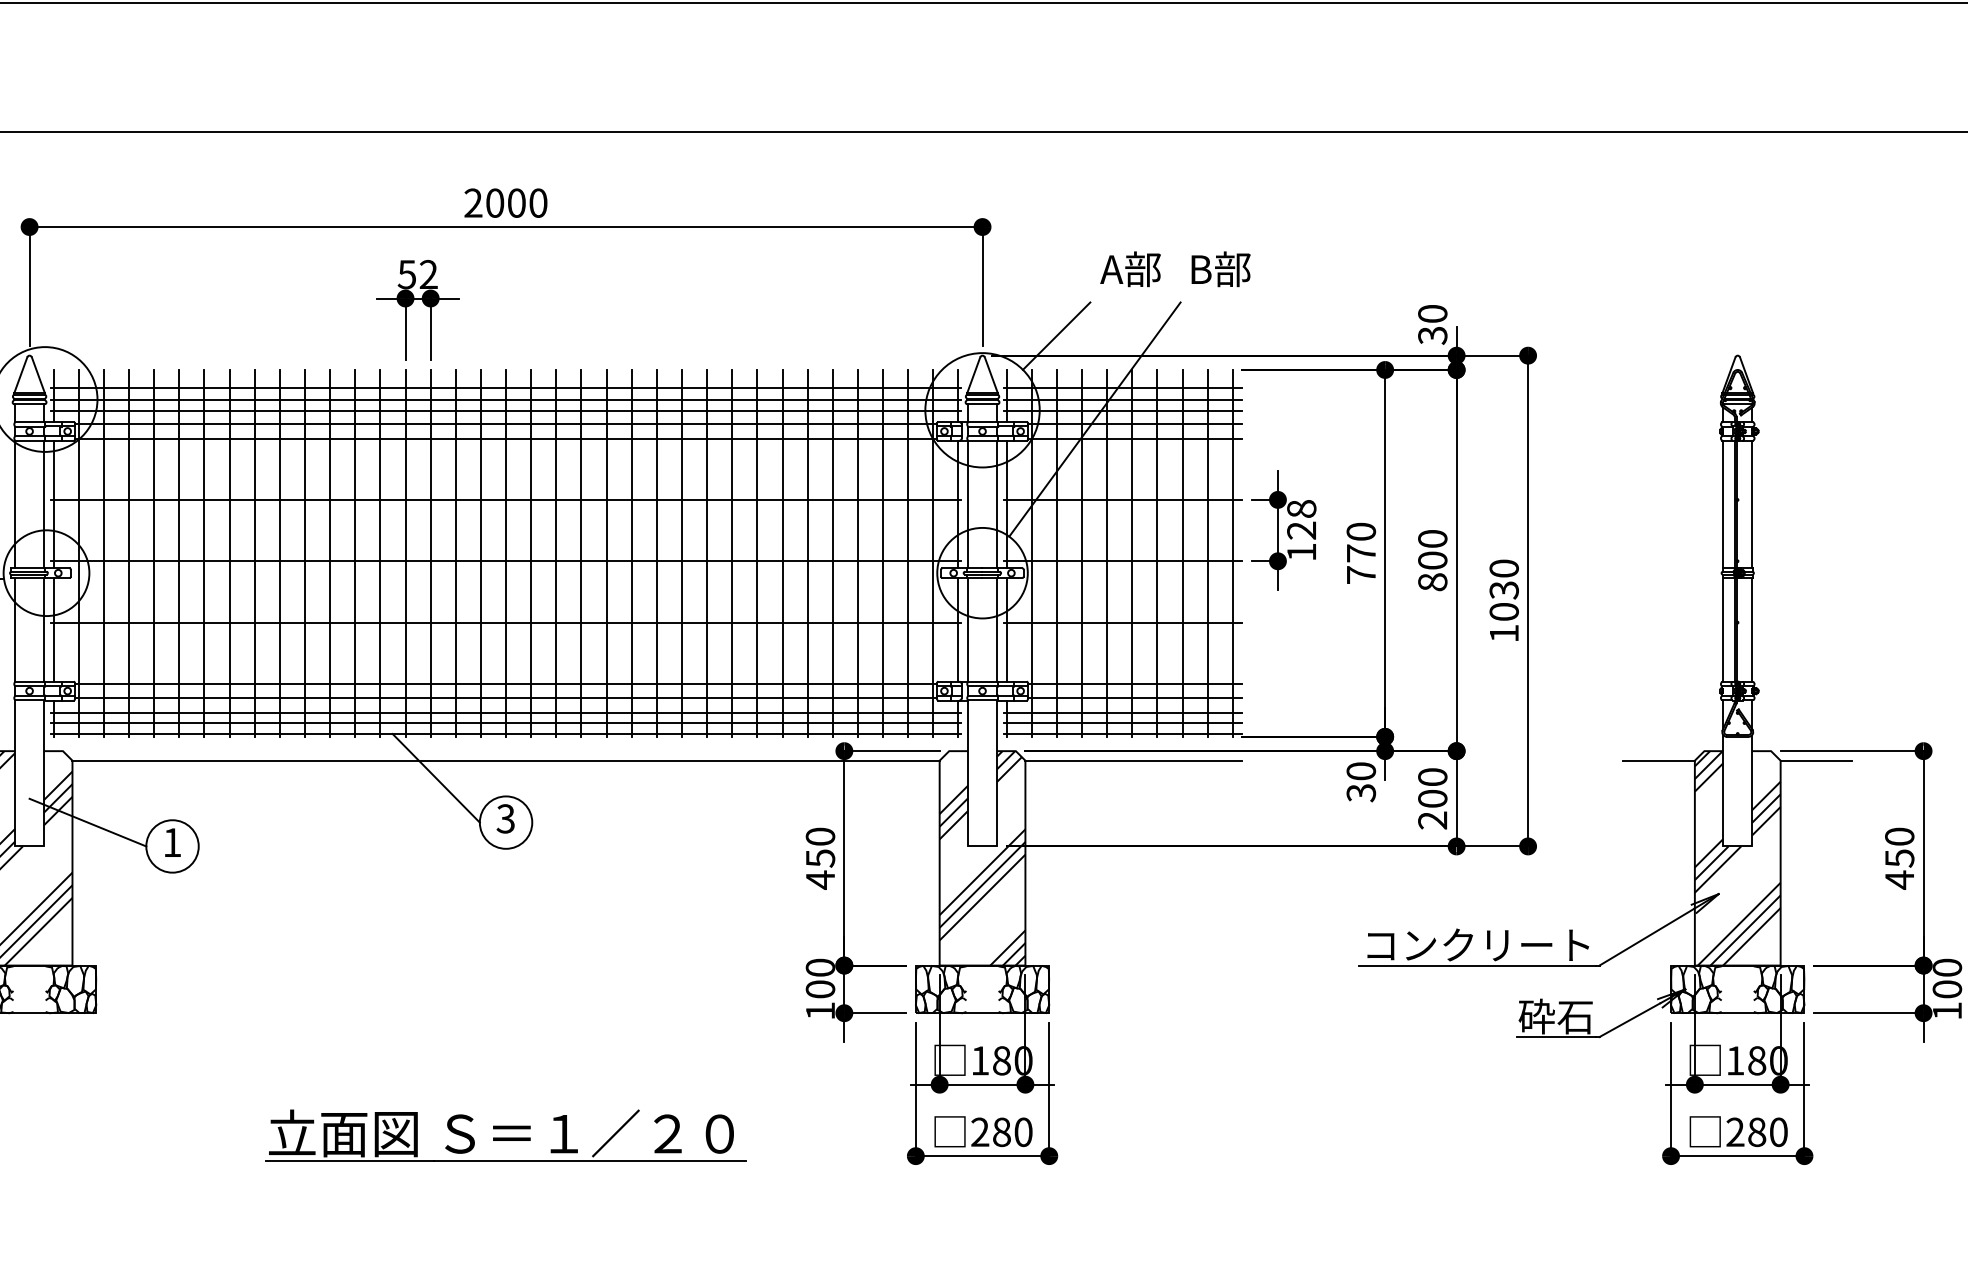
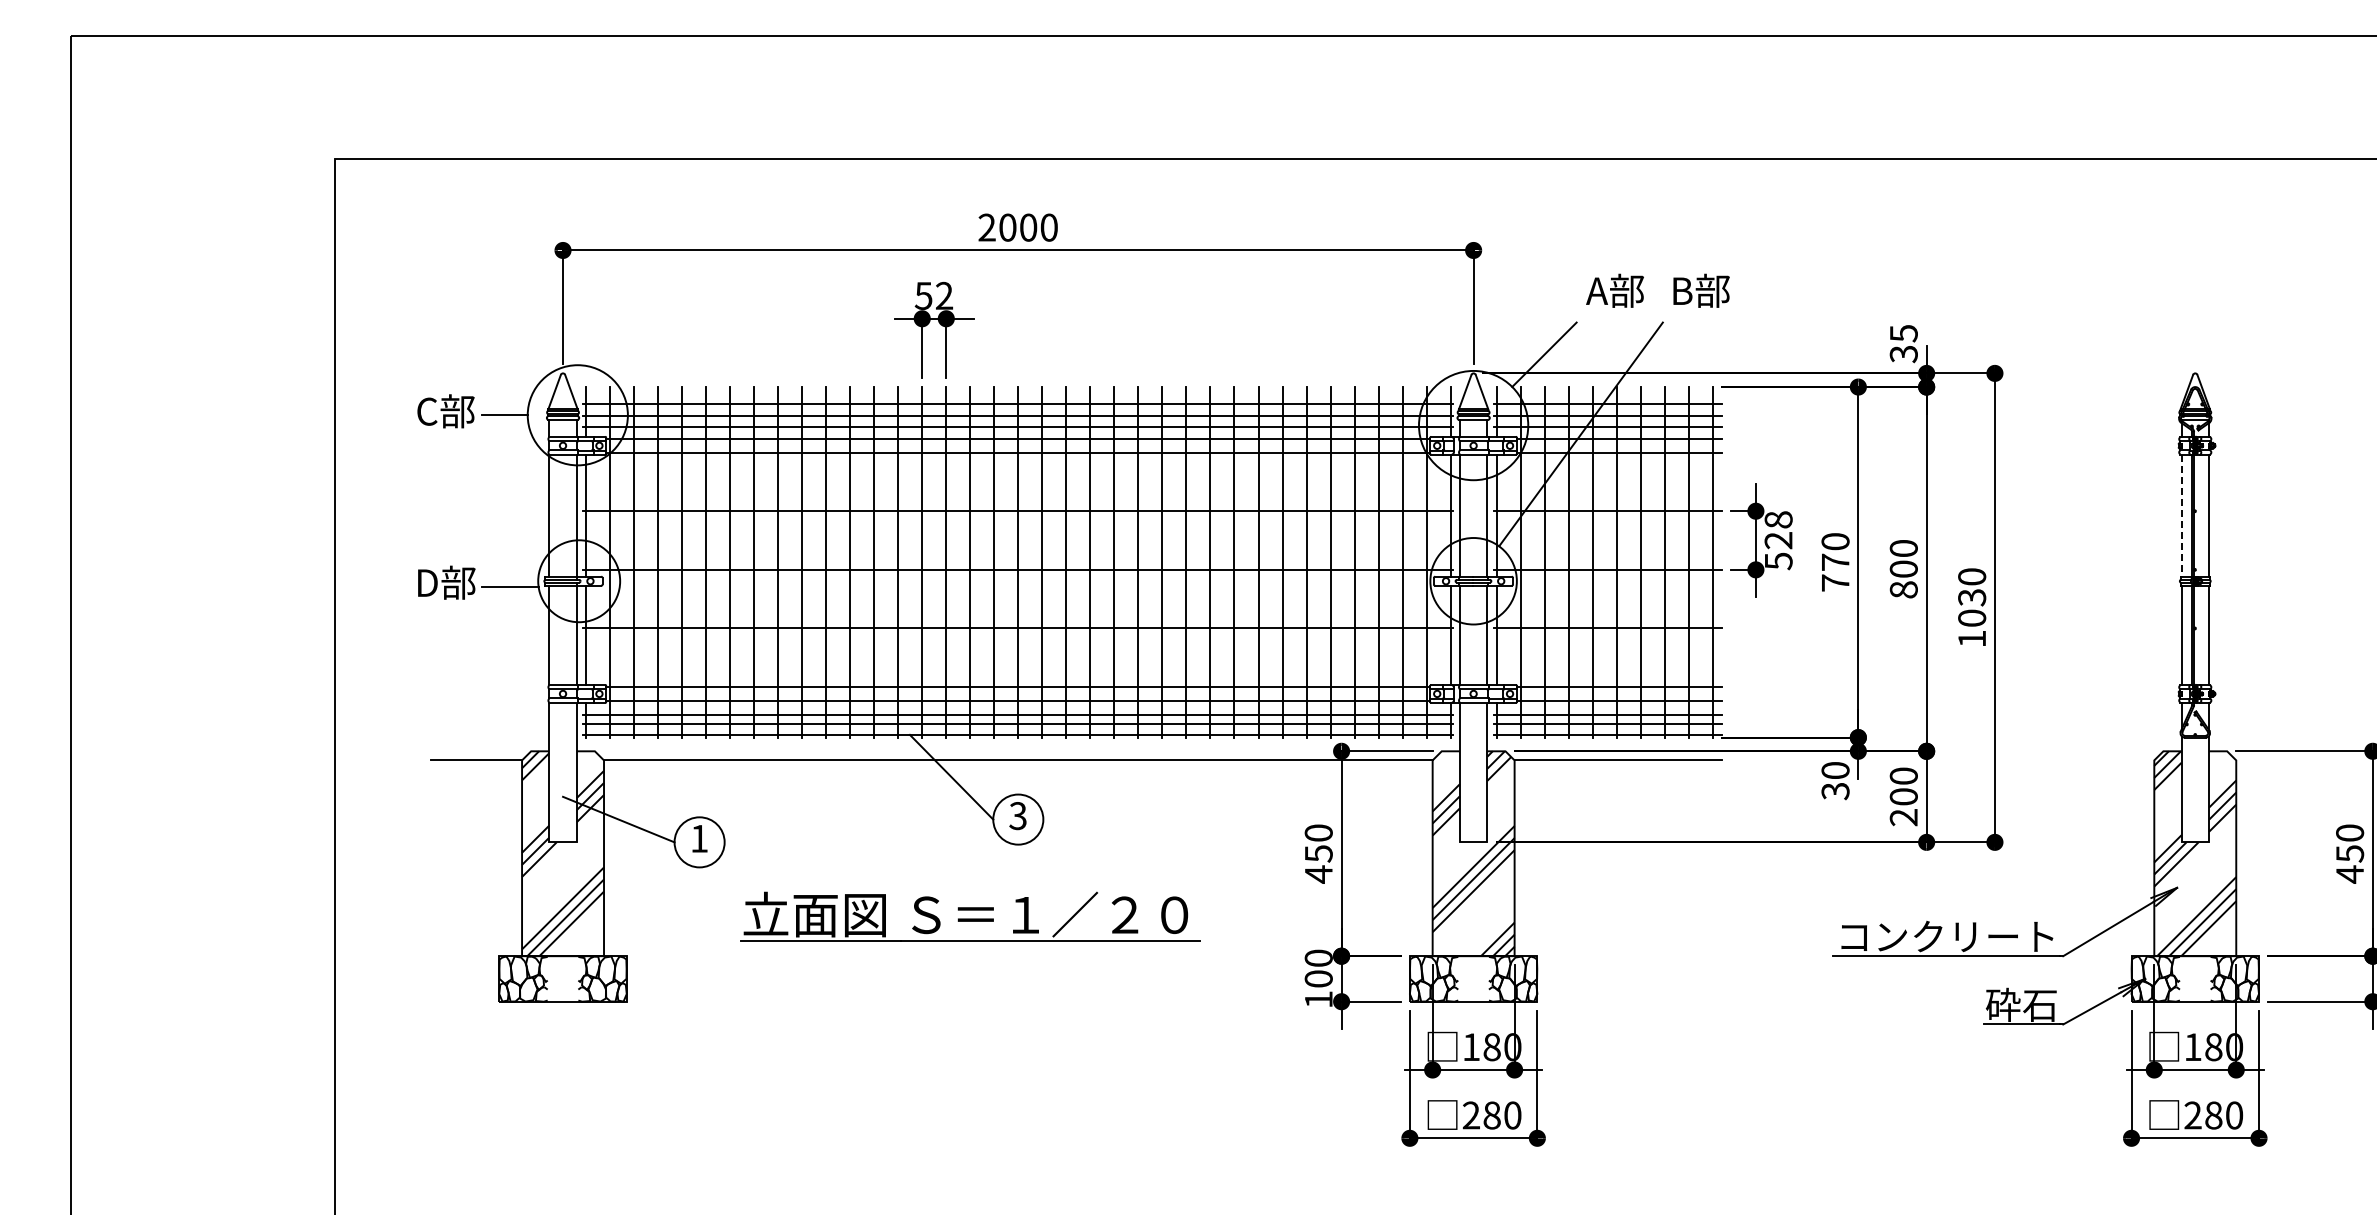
text: (1432, 313) -> (1903, 333), 30 -> 35
line: (1723, 505) -> (2181, 516), solid -> dashed
text: (1301, 552) -> (1778, 561), 128 -> 528
line: (1659, 760) -> (2120, 760), removed
line: (1816, 760) -> (2270, 760), removed
part: (506, 1135) -> (970, 916), moved

